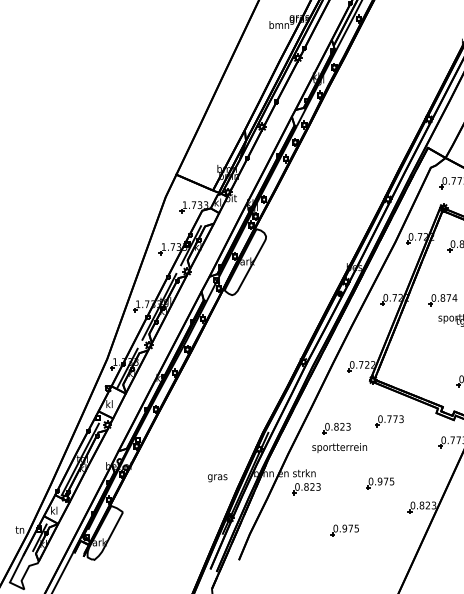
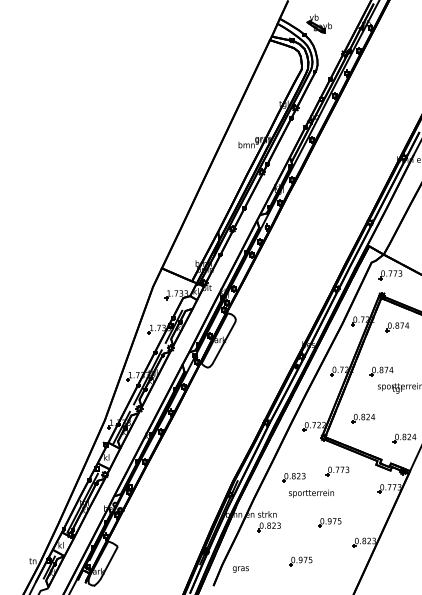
part: (421, 356) -> (363, 418), added
text: (339, 447) -> (311, 493), moved
text: (217, 478) -> (240, 569), moved

